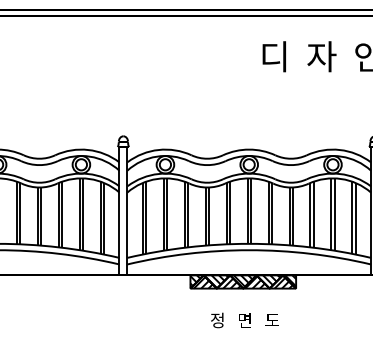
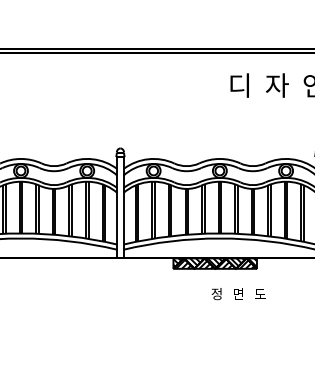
text: (244, 321) -> (238, 294), moved

